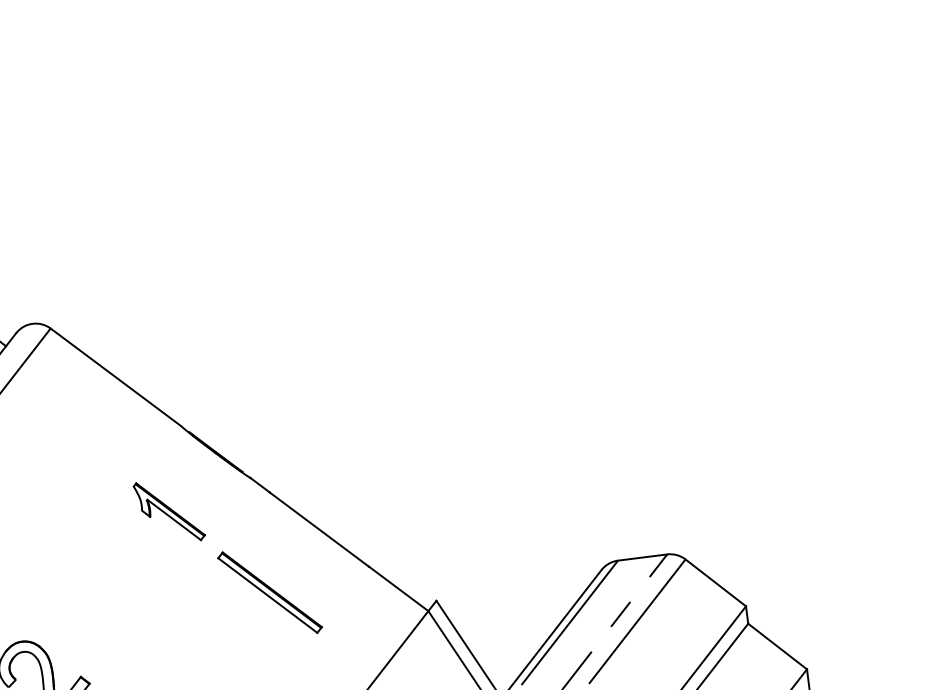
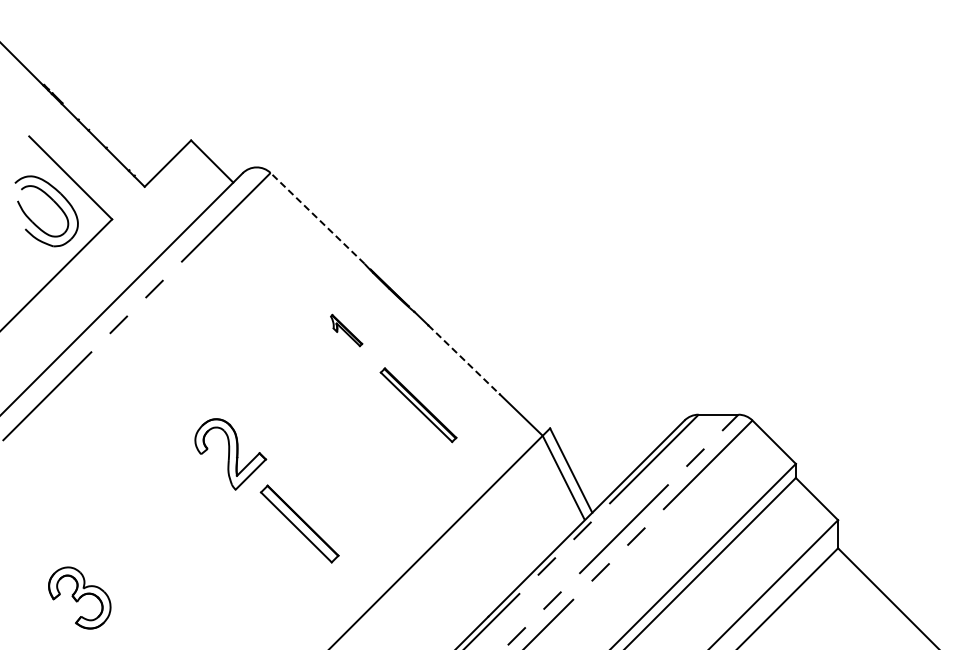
line: (115, 377) -> (317, 218), solid -> dashed
part: (169, 511) -> (346, 330), size x0.6
line: (319, 528) -> (464, 359), solid -> dashed

